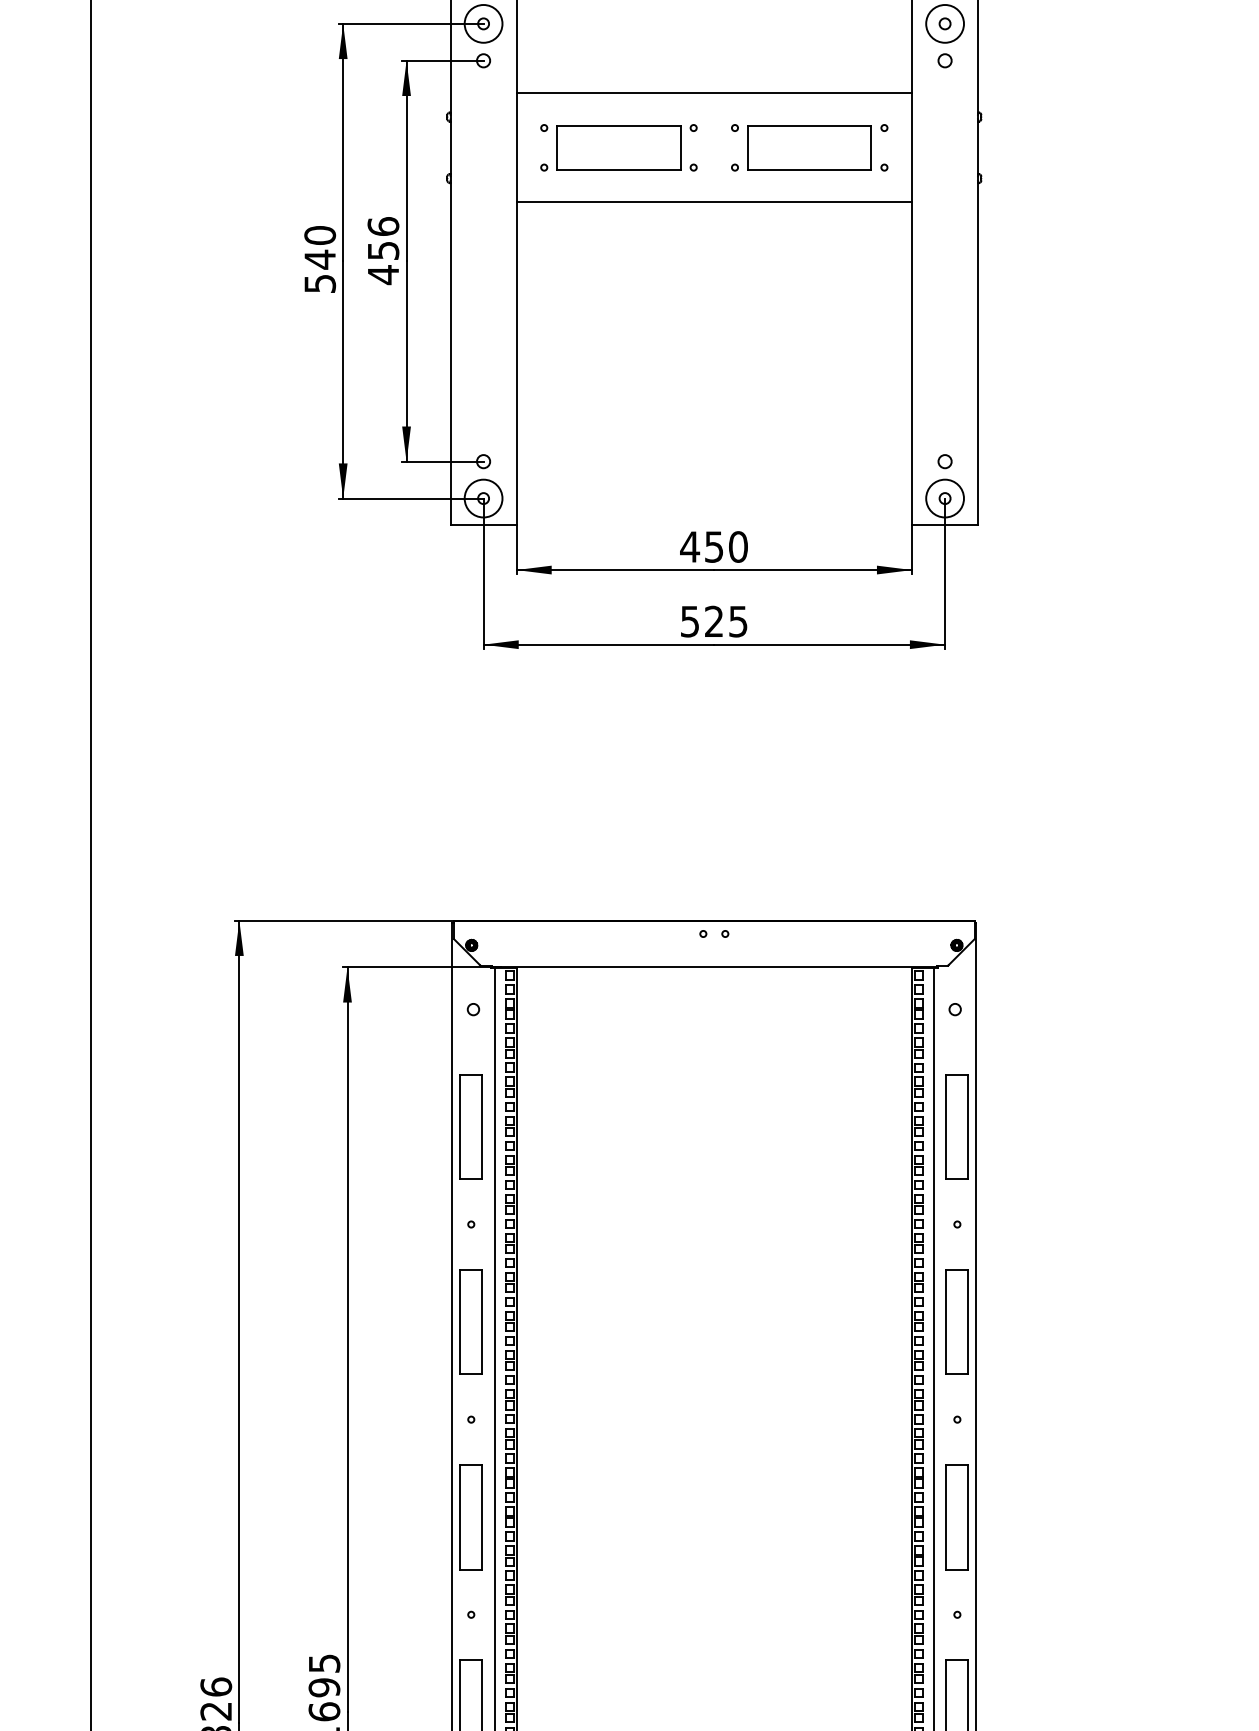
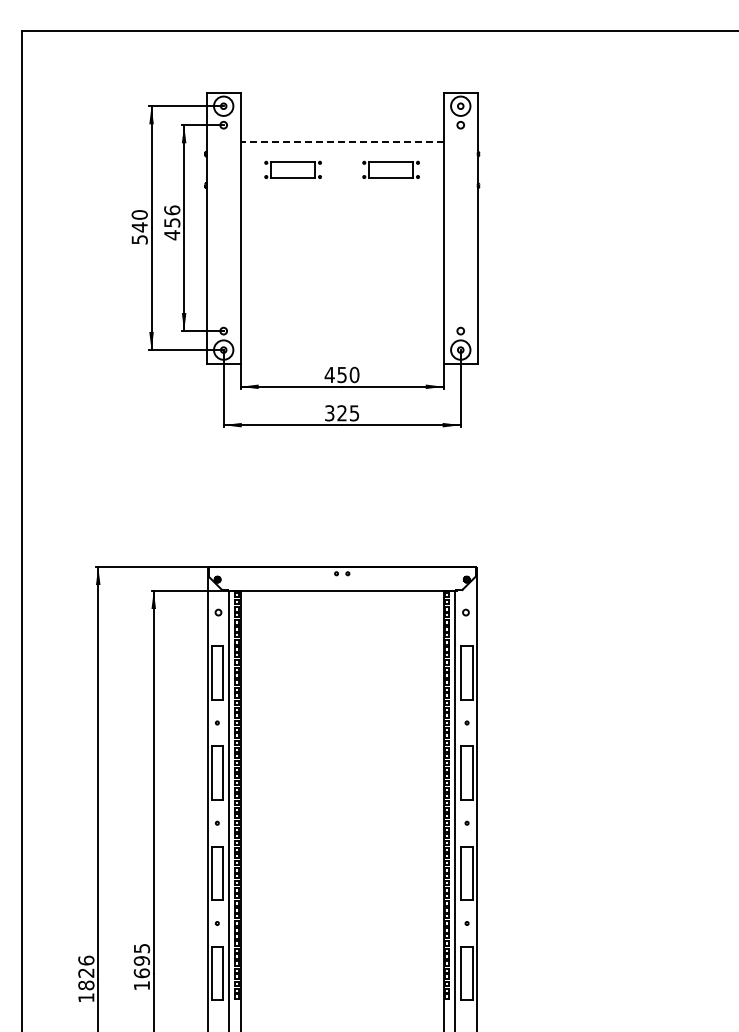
line: (714, 92) -> (342, 141), solid -> dashed
part: (617, 146) -> (292, 169), size x0.7
part: (808, 146) -> (390, 169), size x0.7
line: (712, 201) -> (341, 197), removed
text: (689, 620) -> (329, 412), 525 -> 325

